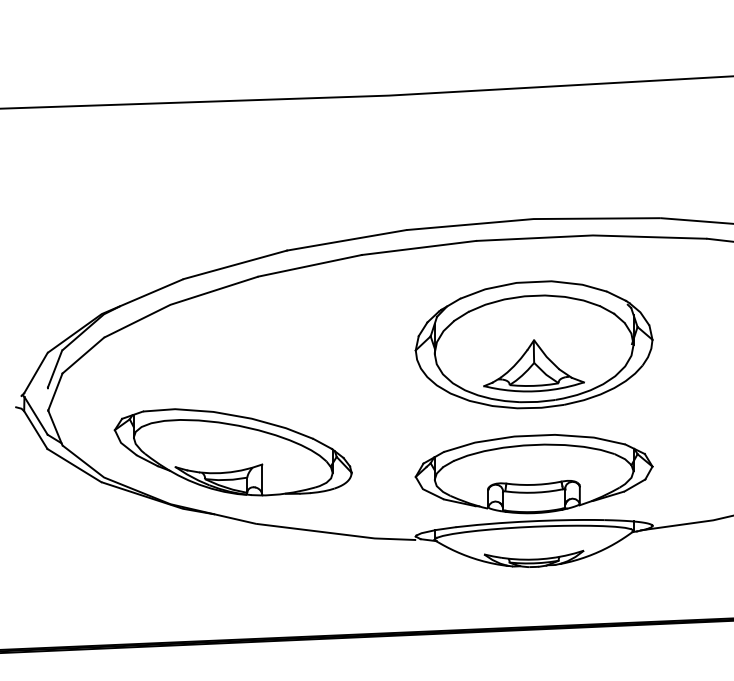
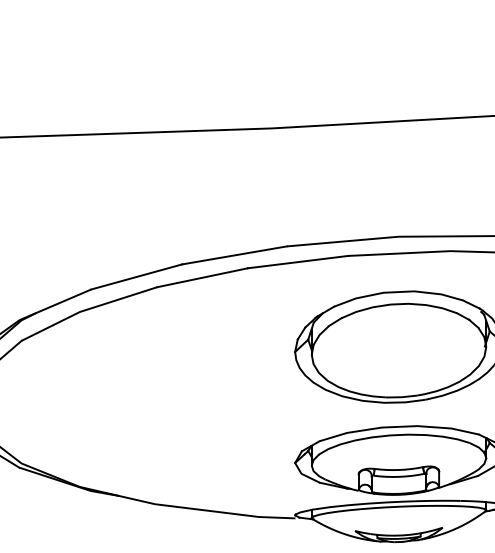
part: (533, 365) -> (398, 365), removed
part: (232, 452) -> (134, 441), removed

